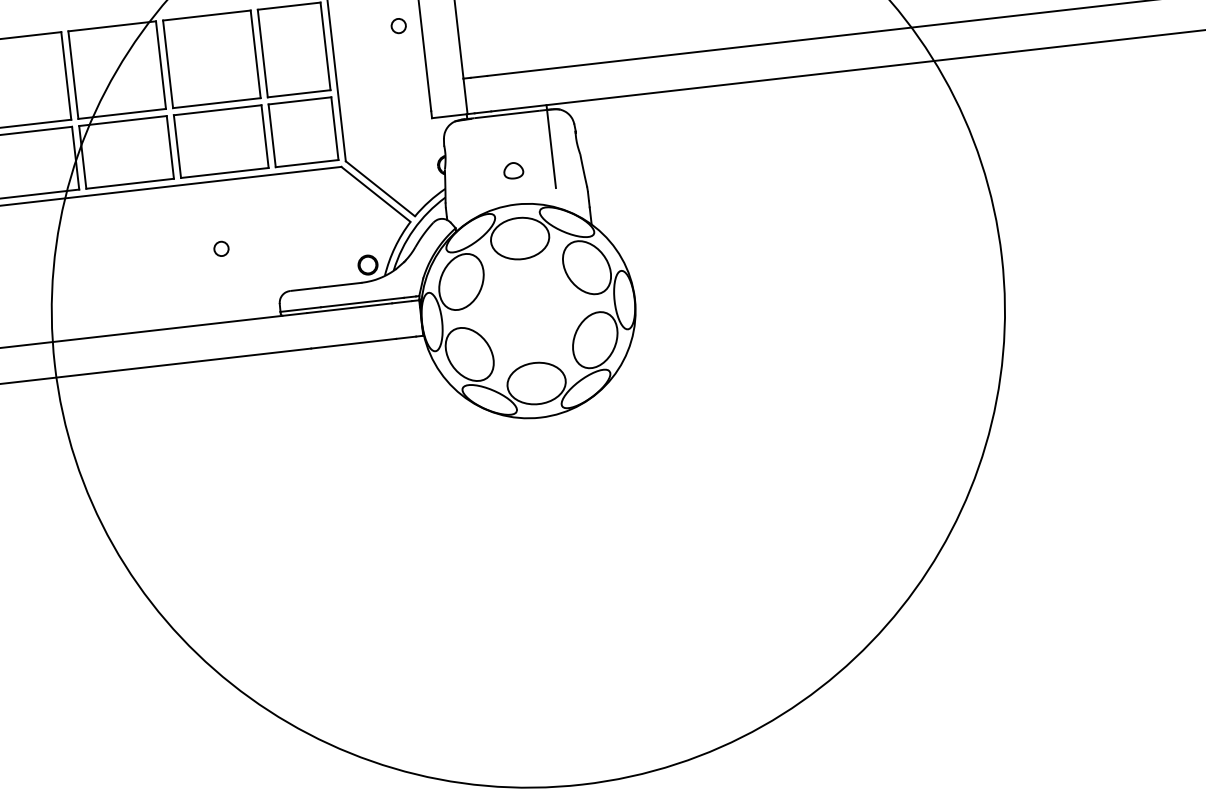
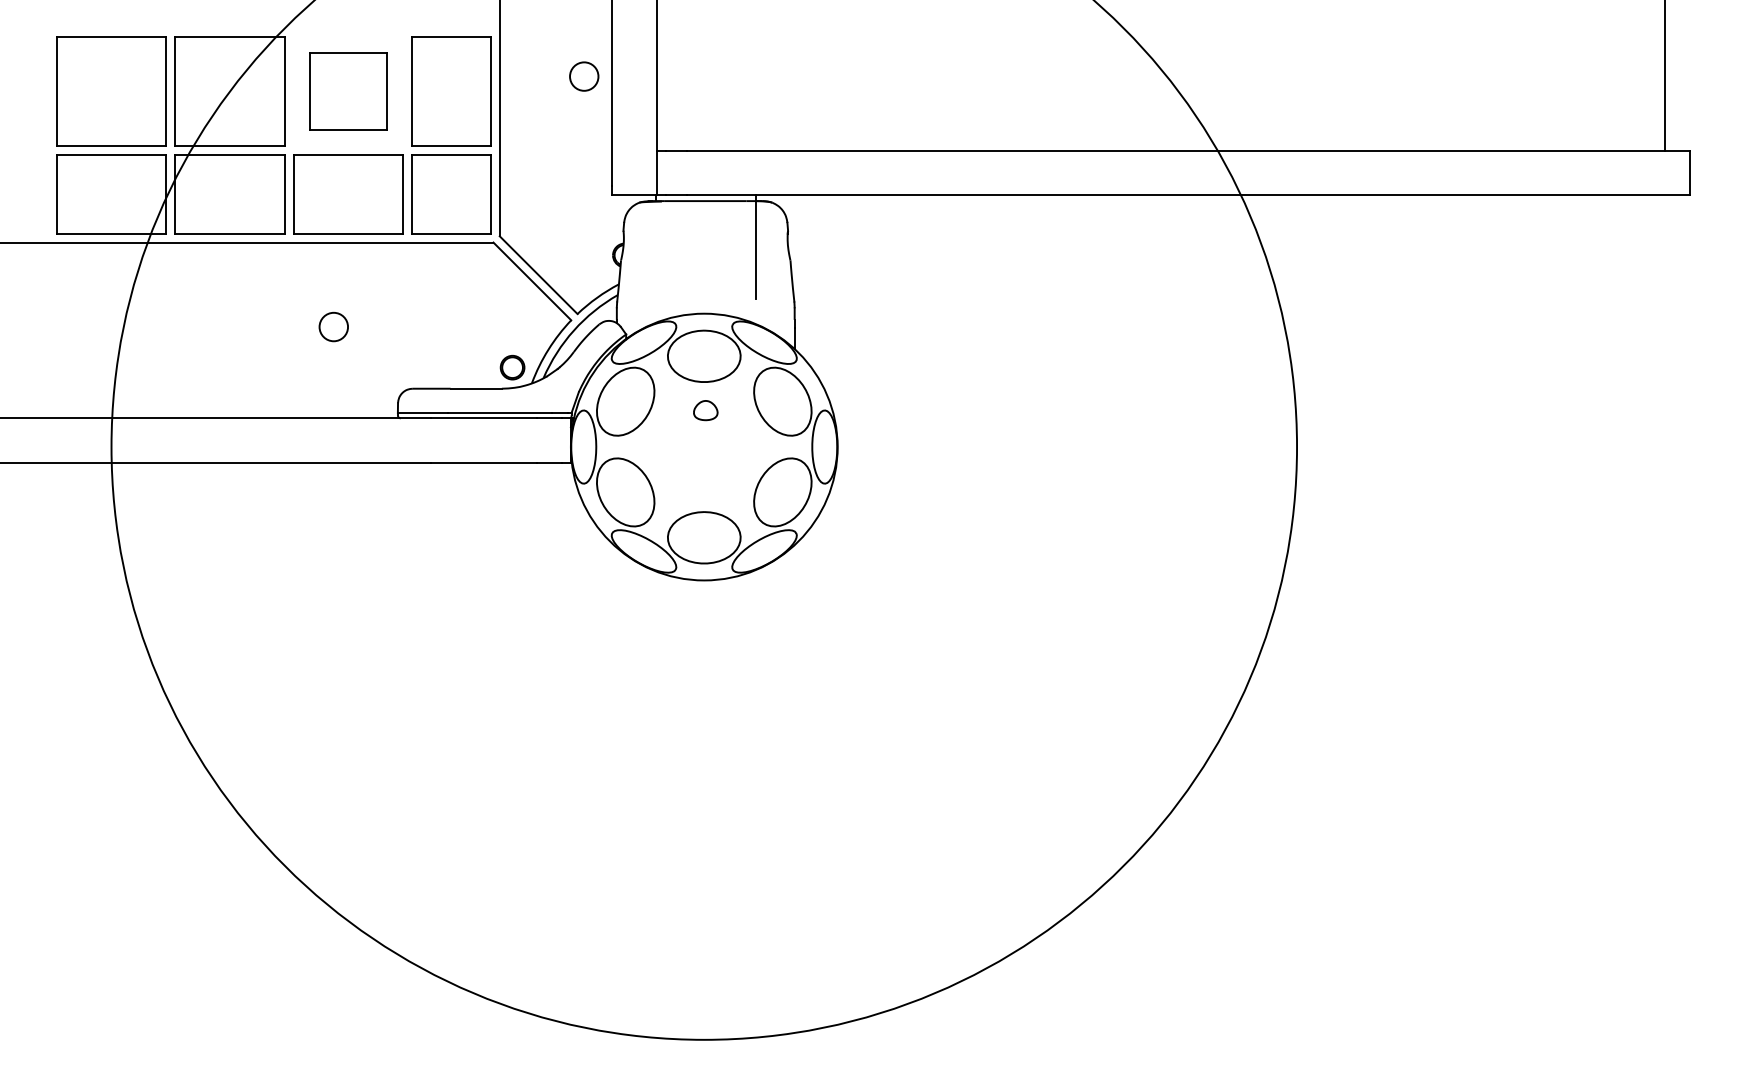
circle: (398, 25) -> (584, 76), size x1.6
part: (211, 59) -> (348, 91), size x0.7
part: (513, 170) -> (705, 410), moved
circle: (221, 248) -> (333, 326), size x1.6

